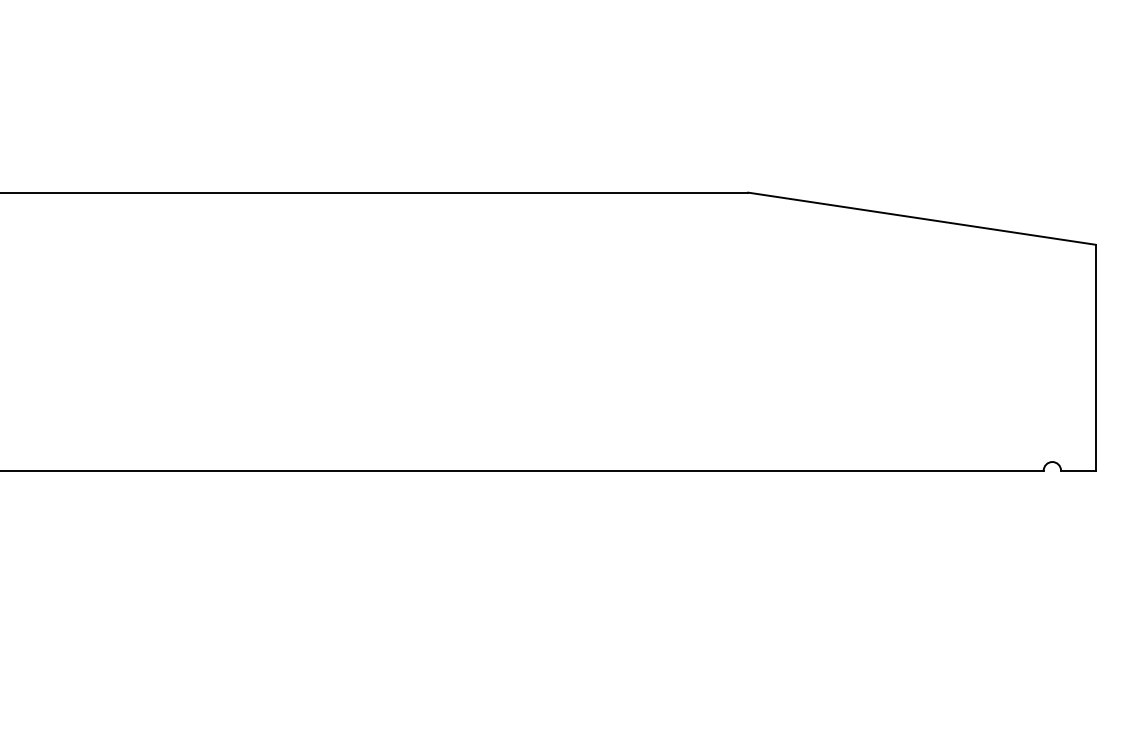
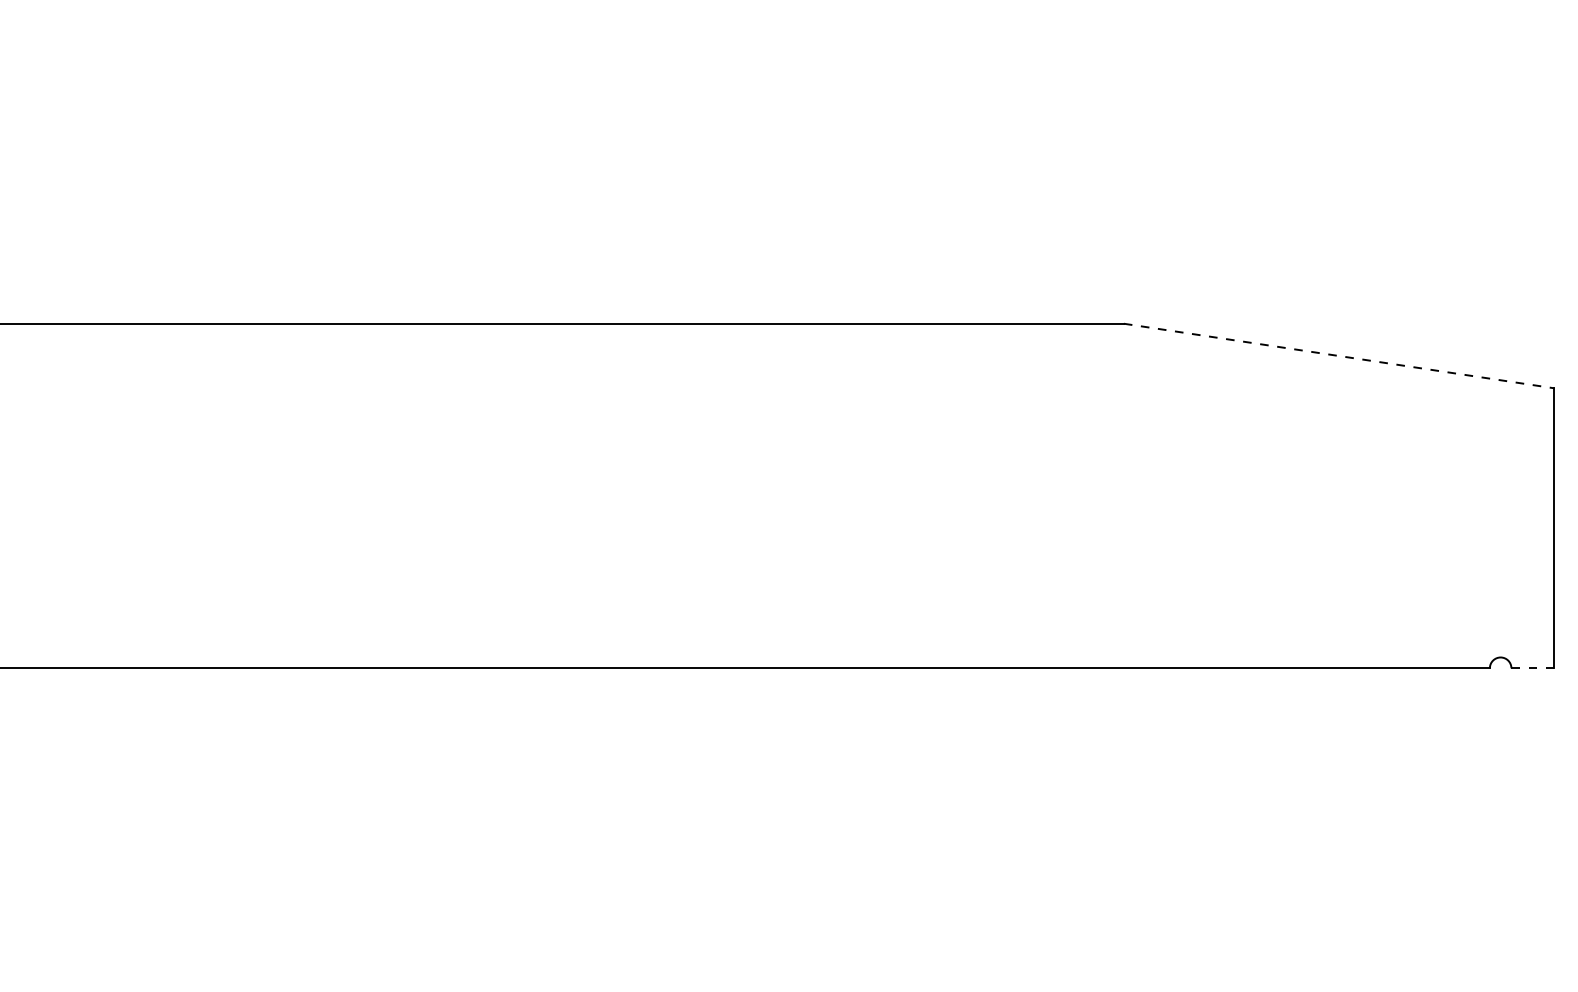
line: (922, 219) -> (1339, 356), solid -> dashed
line: (1078, 470) -> (1532, 668), solid -> dashed

